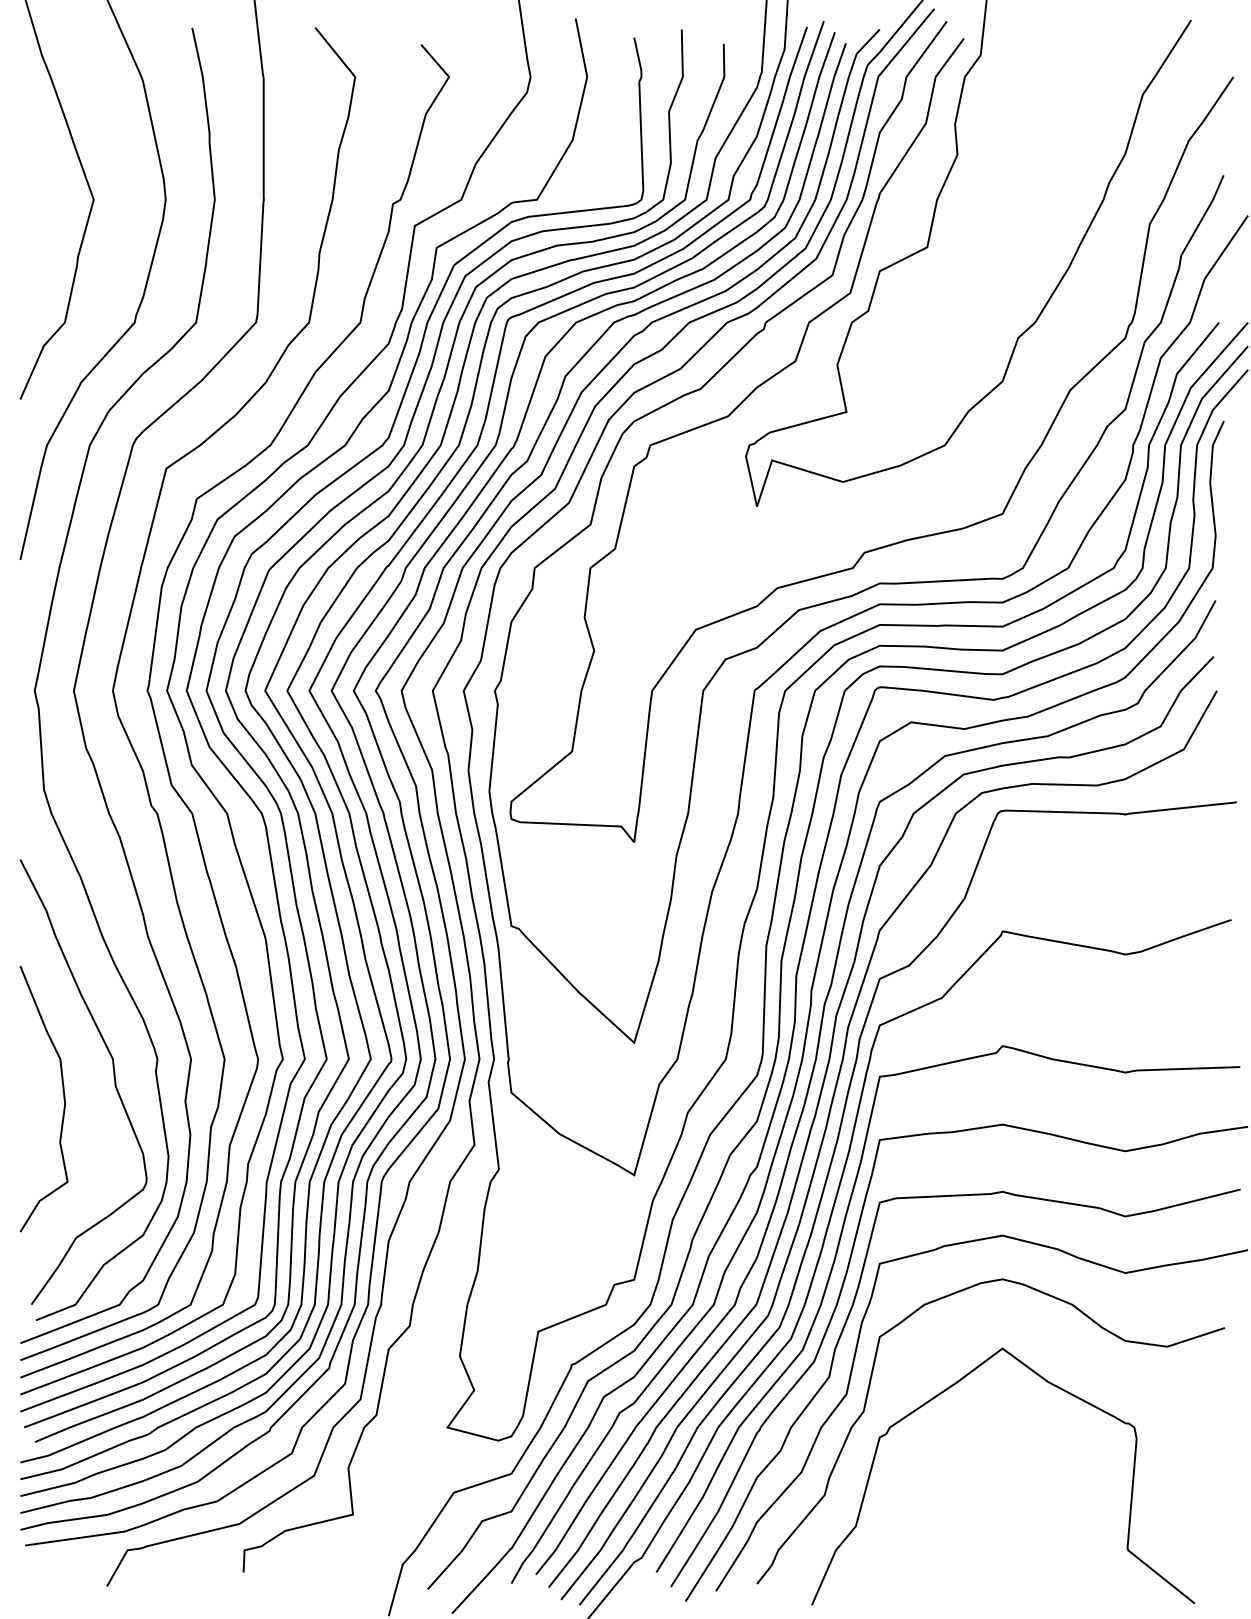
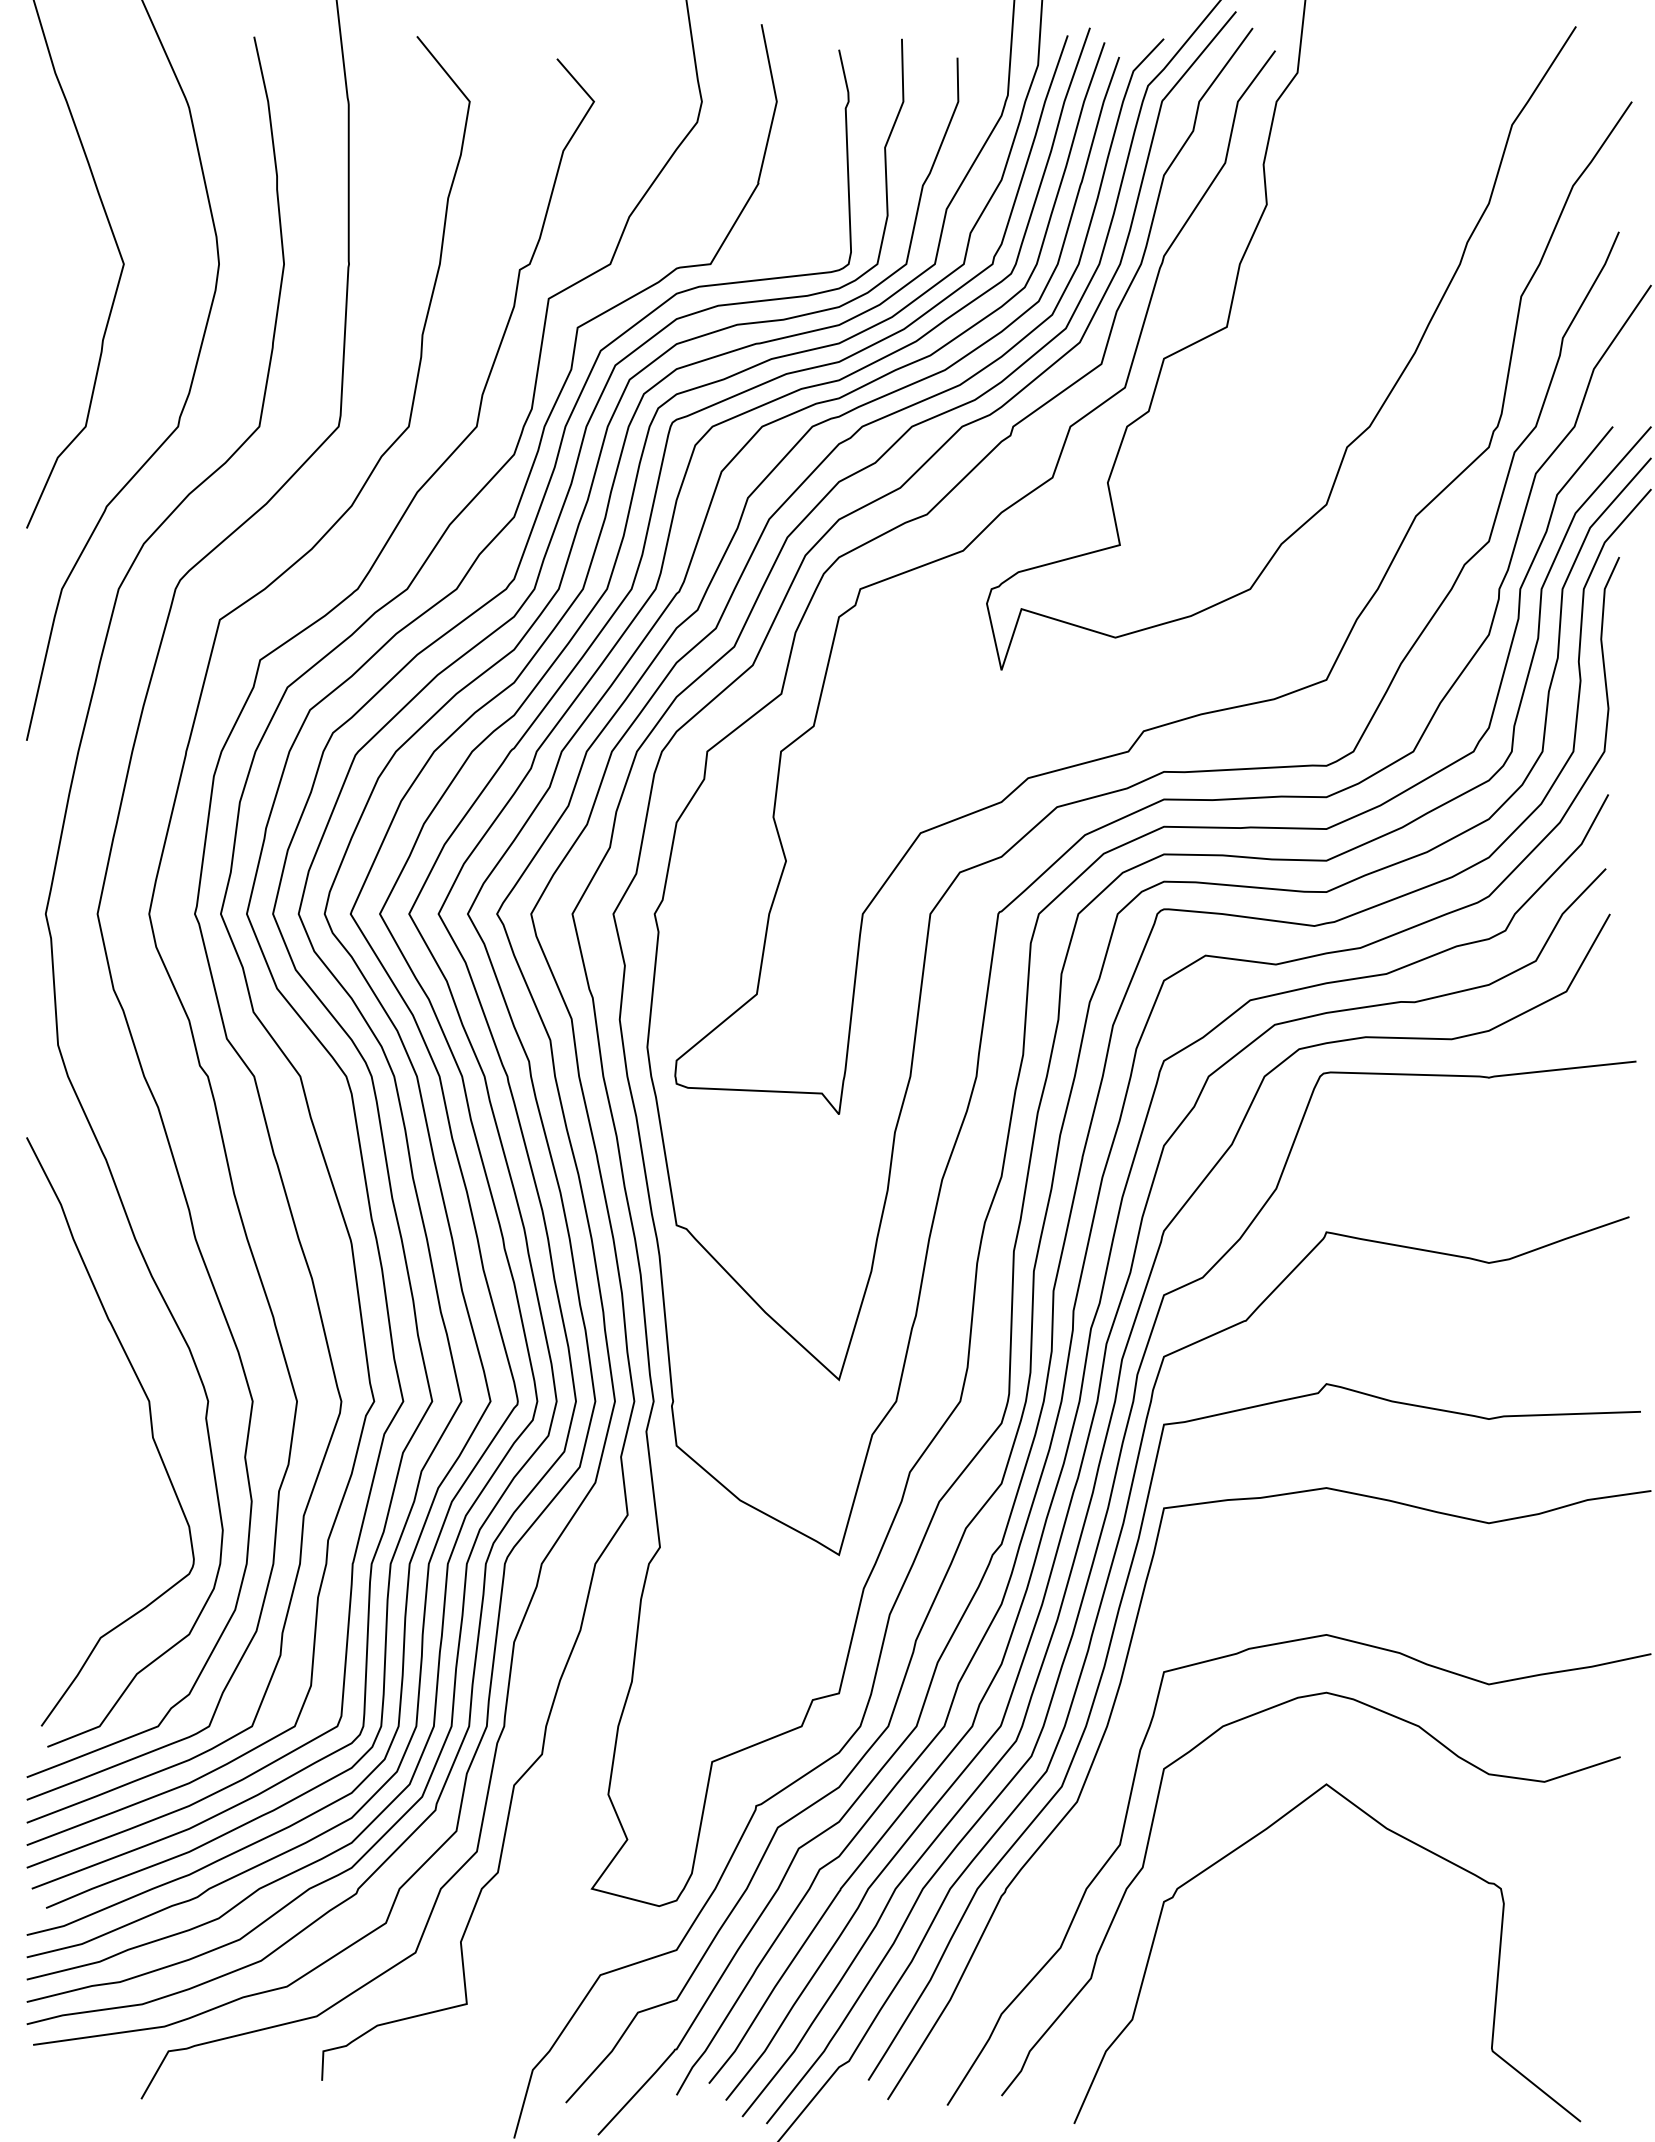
curve: (63, 1094) -> (83, 1448), removed
curve: (831, 1369) -> (1100, 1811), removed

